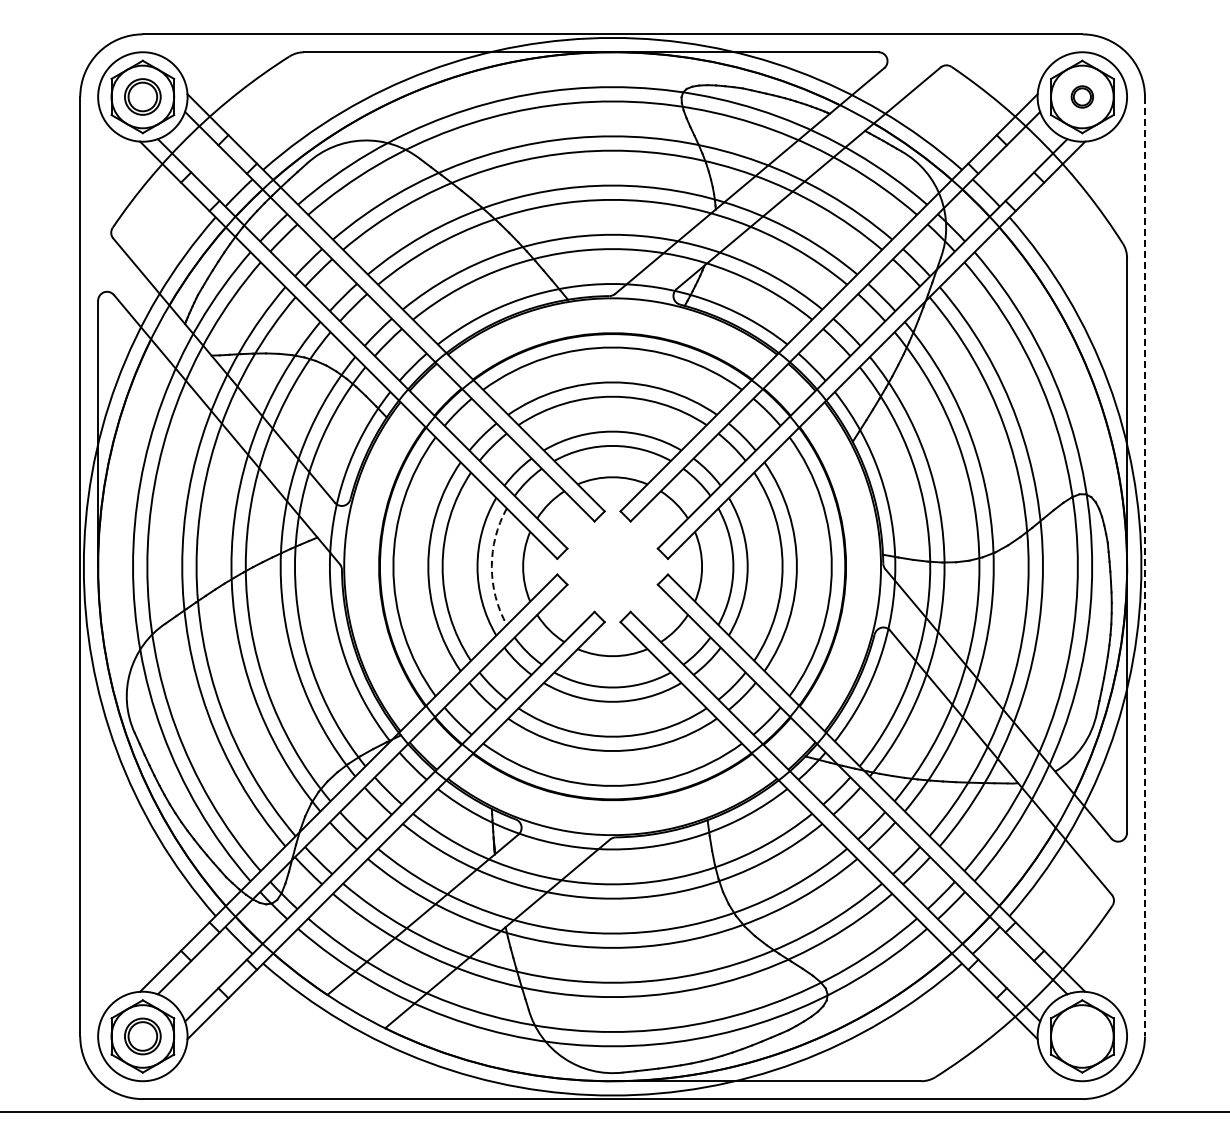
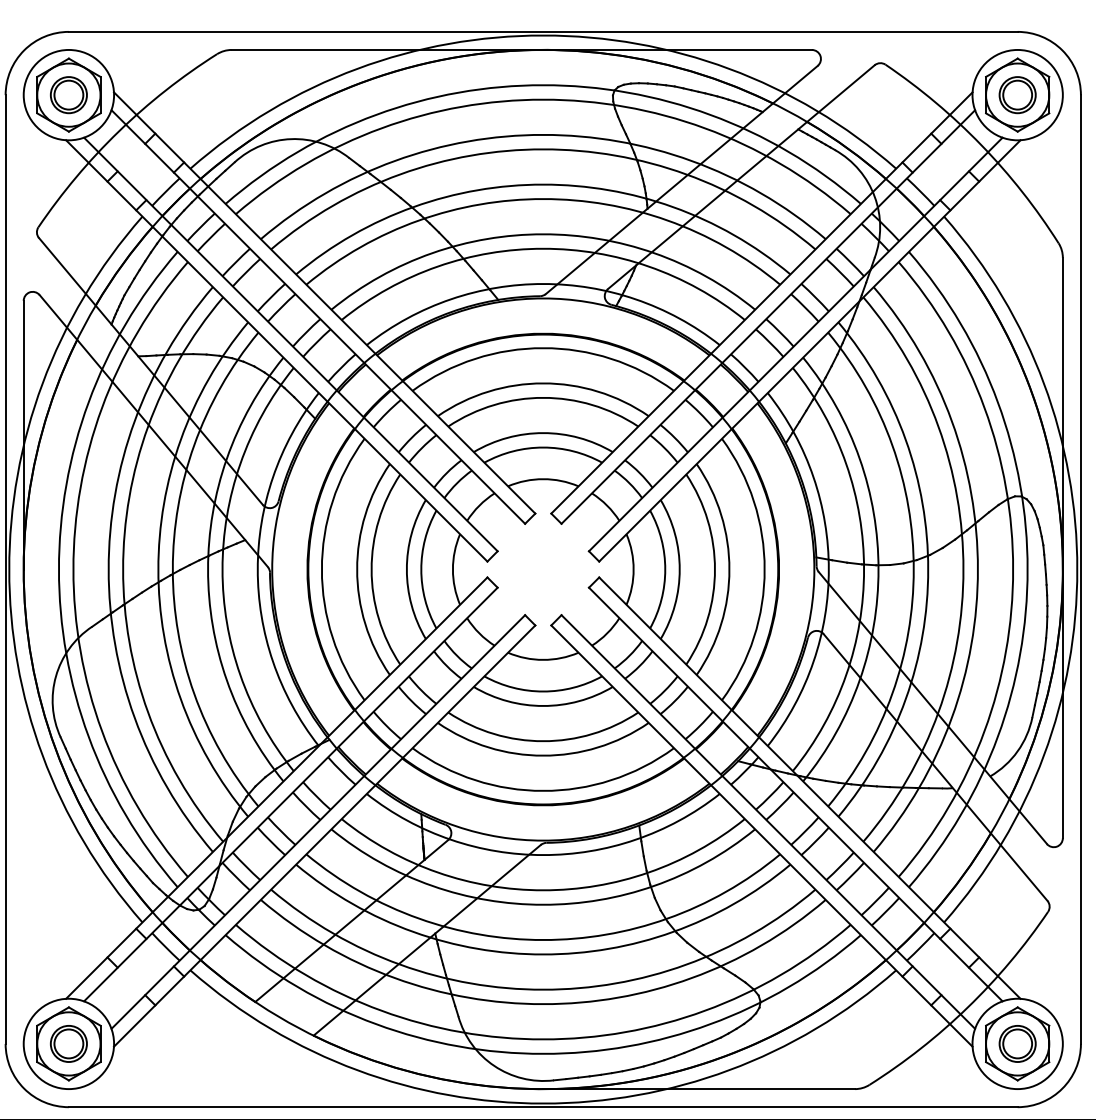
part: (1082, 96) -> (1017, 94), size x1.67
arc: (491, 566) -> (420, 569), dashed -> solid
line: (1144, 566) -> (1080, 569), dashed -> solid
part: (1082, 1036) -> (1017, 1043), added

